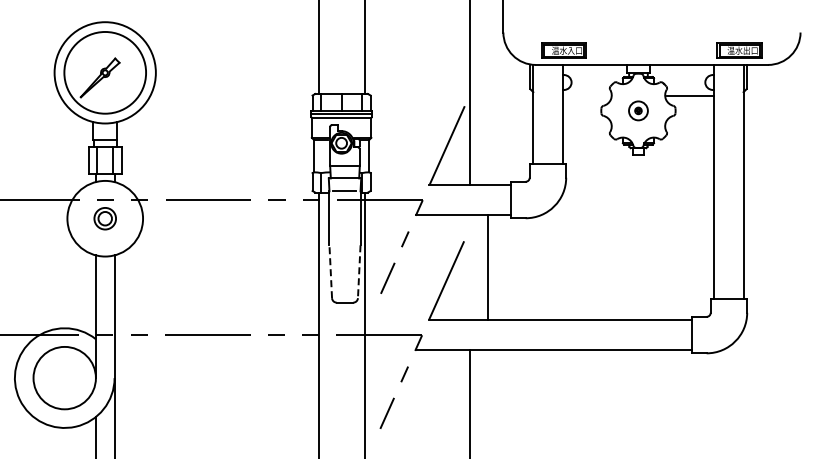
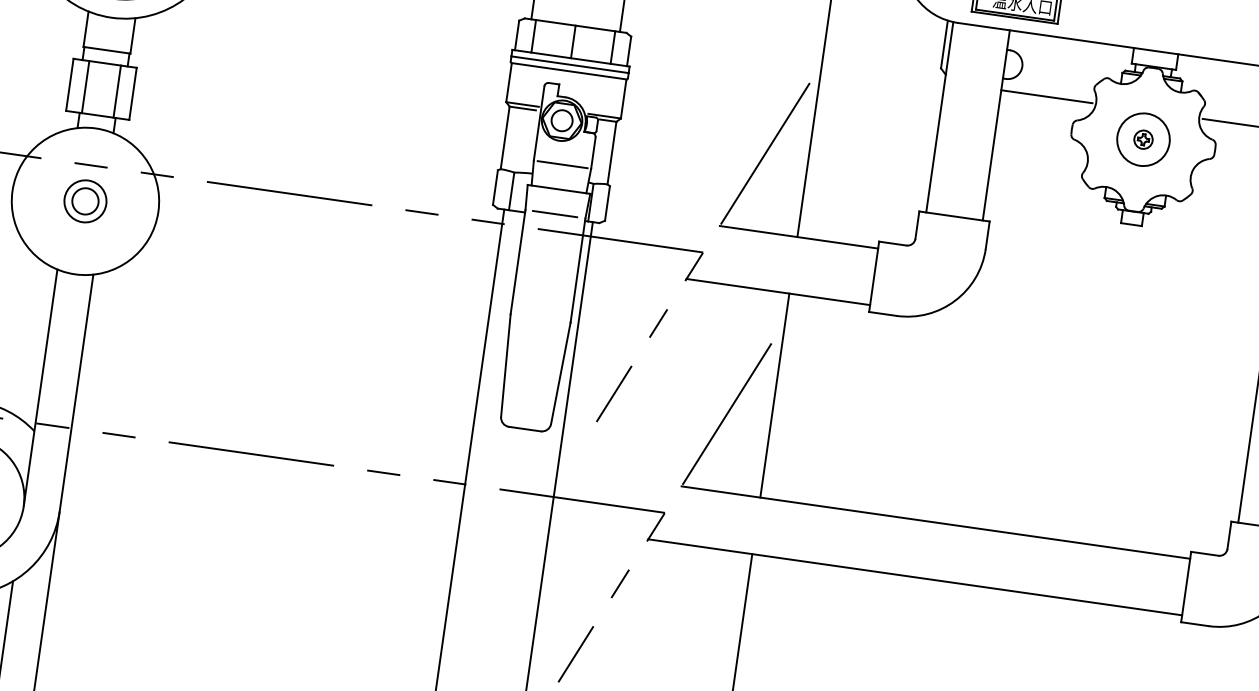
line: (585, 96) -> (1045, 97), added
part: (638, 110) -> (1143, 139), size x1.43
line: (487, 267) -> (774, 395), moved
line: (330, 271) -> (505, 364), dashed -> solid
line: (359, 272) -> (561, 374), dashed -> solid

